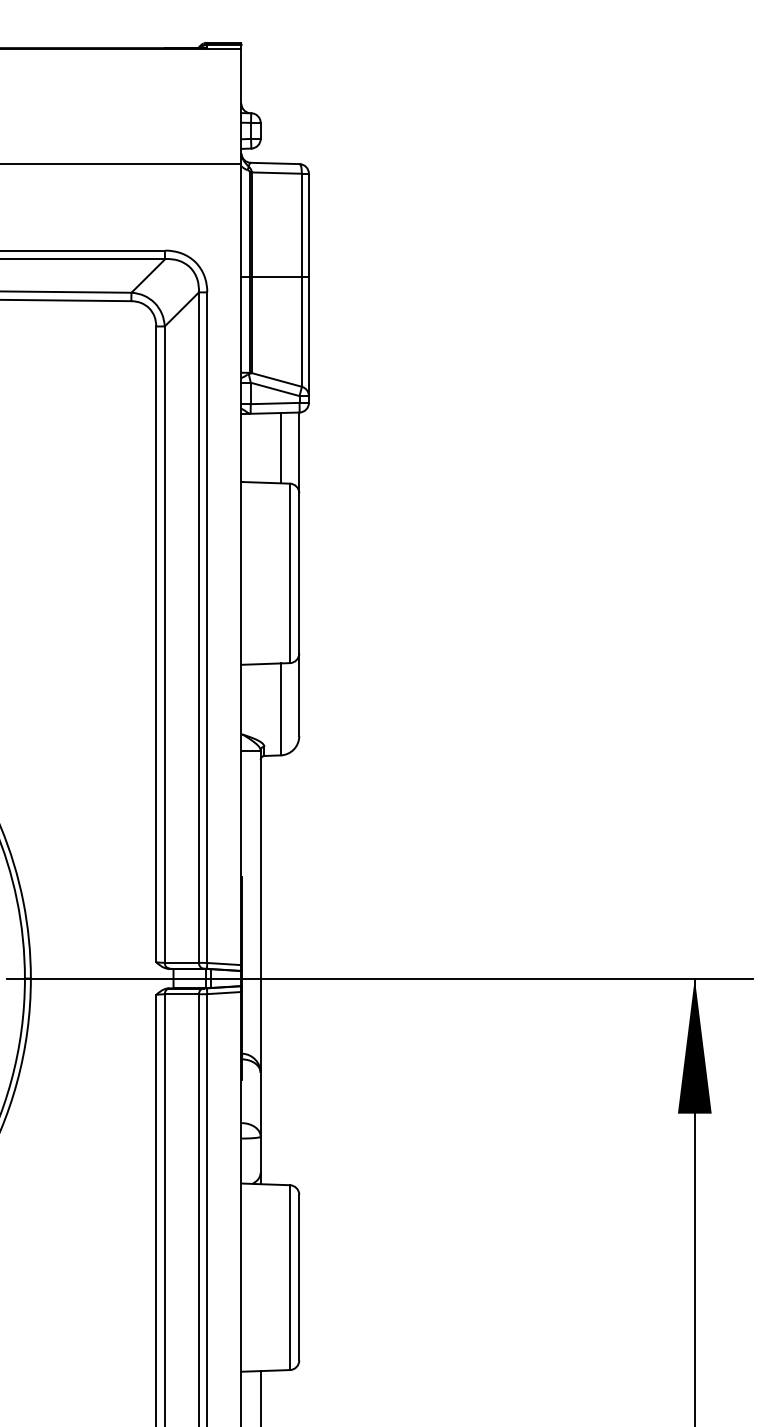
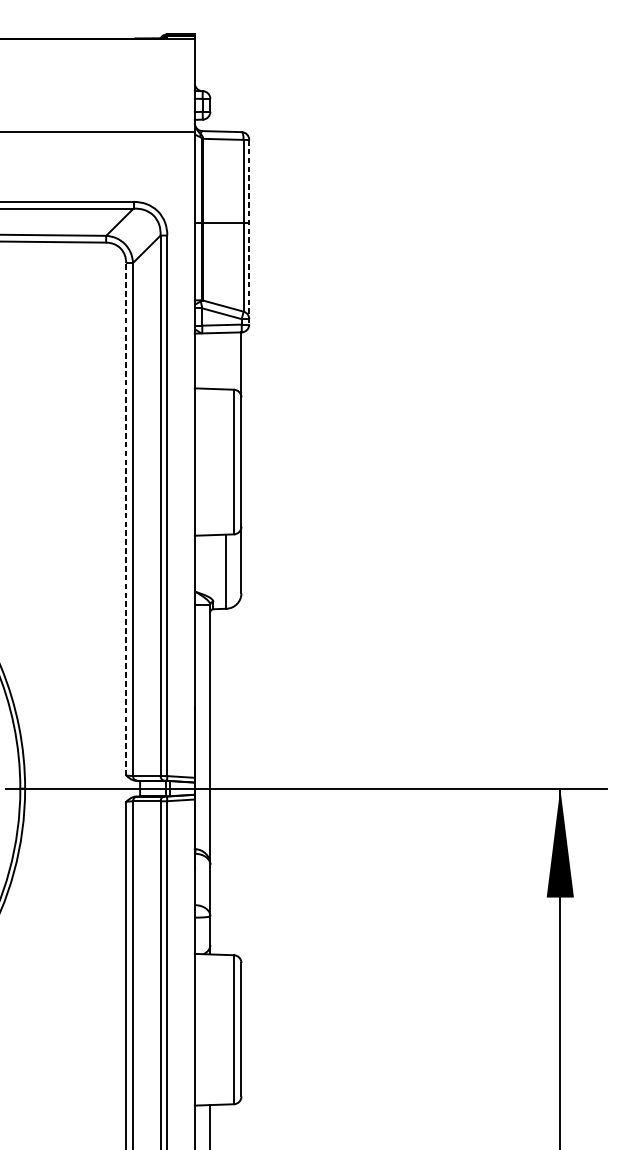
line: (308, 288) -> (248, 232), solid -> dashed
line: (280, 448) -> (226, 361), removed
line: (156, 644) -> (126, 519), solid -> dashed

